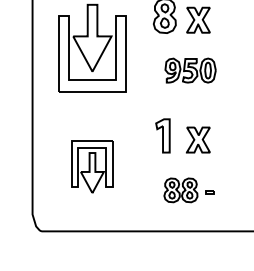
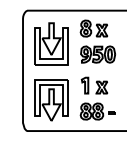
part: (191, 70) -> (98, 54), size x1.43
part: (92, 167) -> (51, 100), size x1.67
part: (189, 190) -> (97, 111), size x1.43

